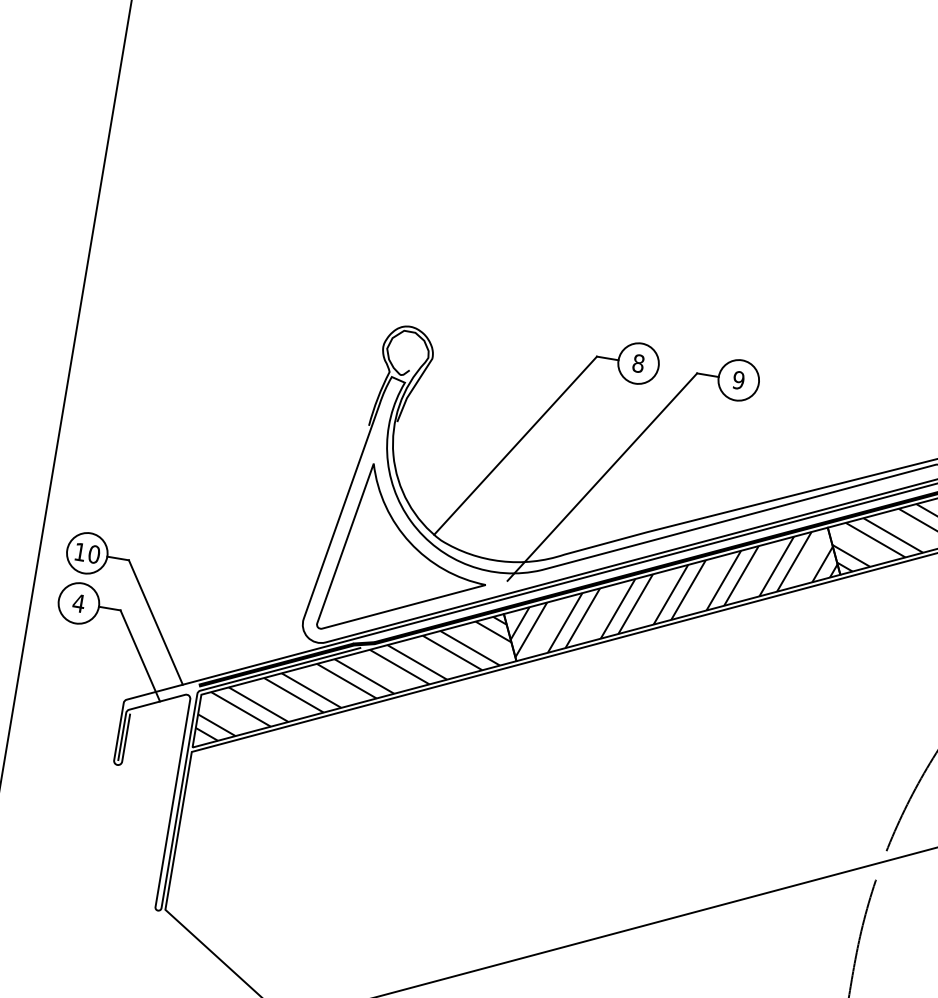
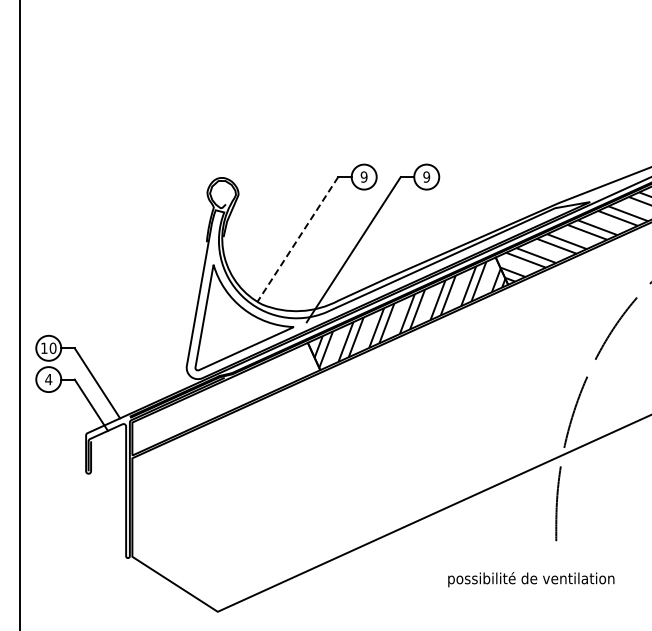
text: (637, 362) -> (363, 176), 8 -> 9
line: (514, 445) -> (297, 239), solid -> dashed
hatch: (354, 677) -> (223, 396), removed

